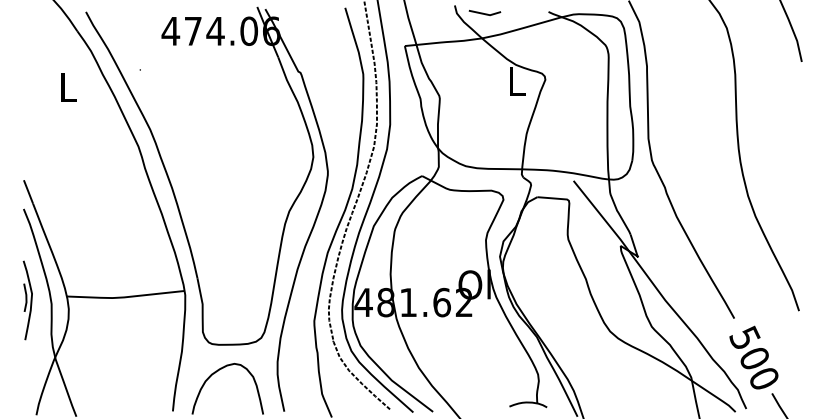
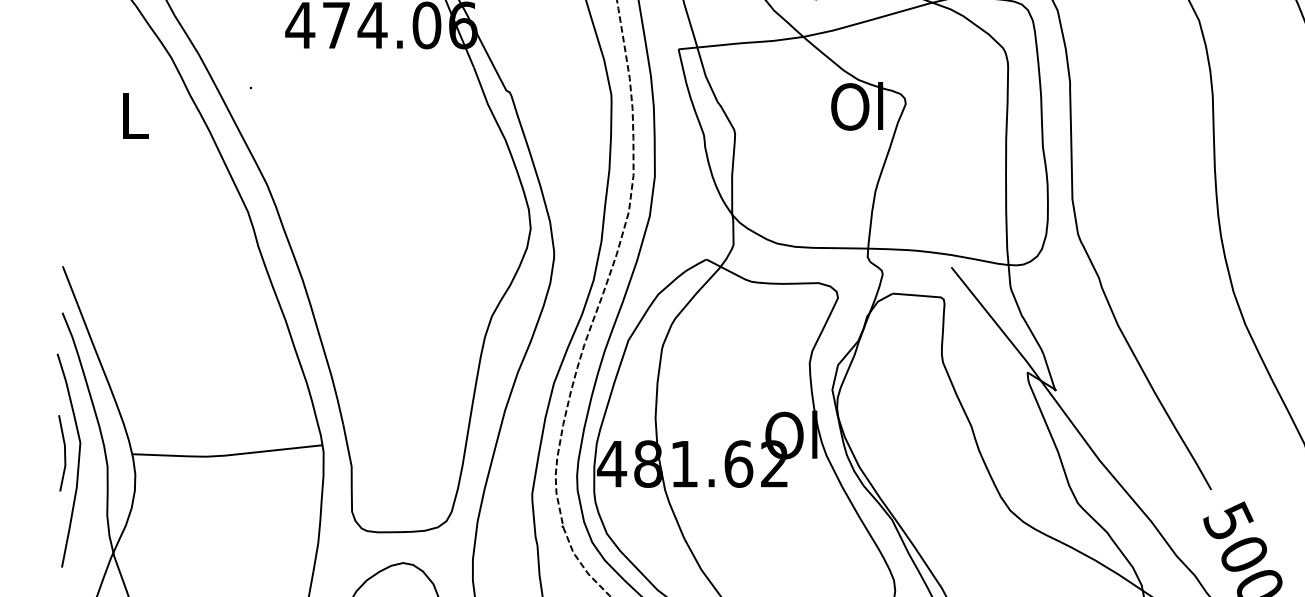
text: (515, 81) -> (857, 106), L -> Ol
part: (27, 300) -> (68, 460), size x1.67

